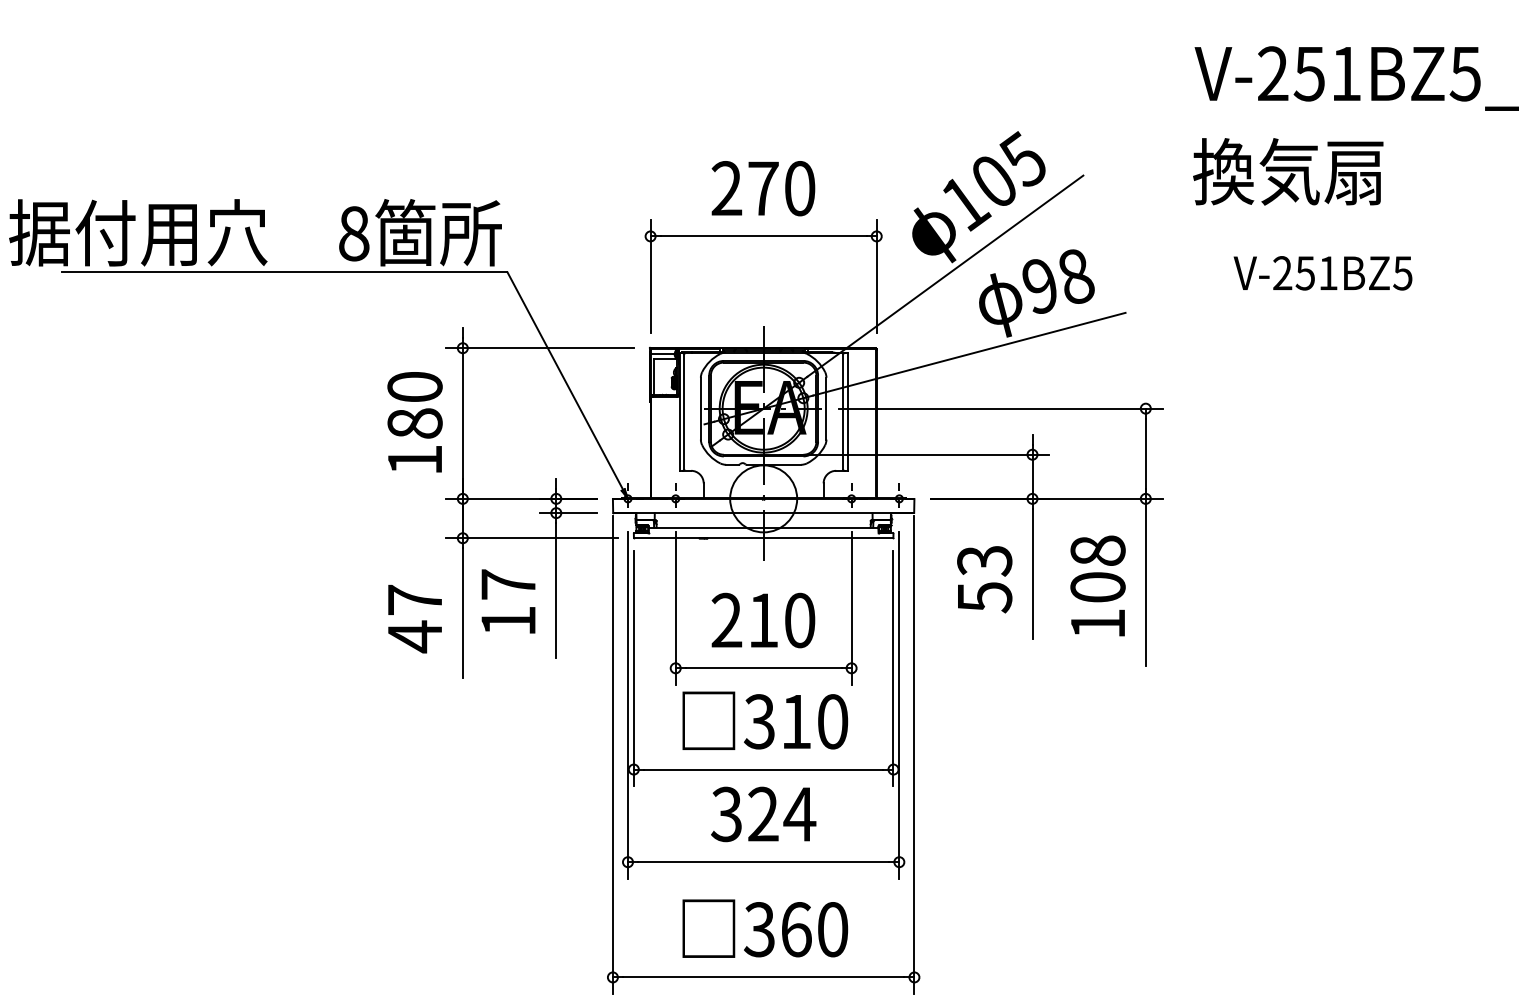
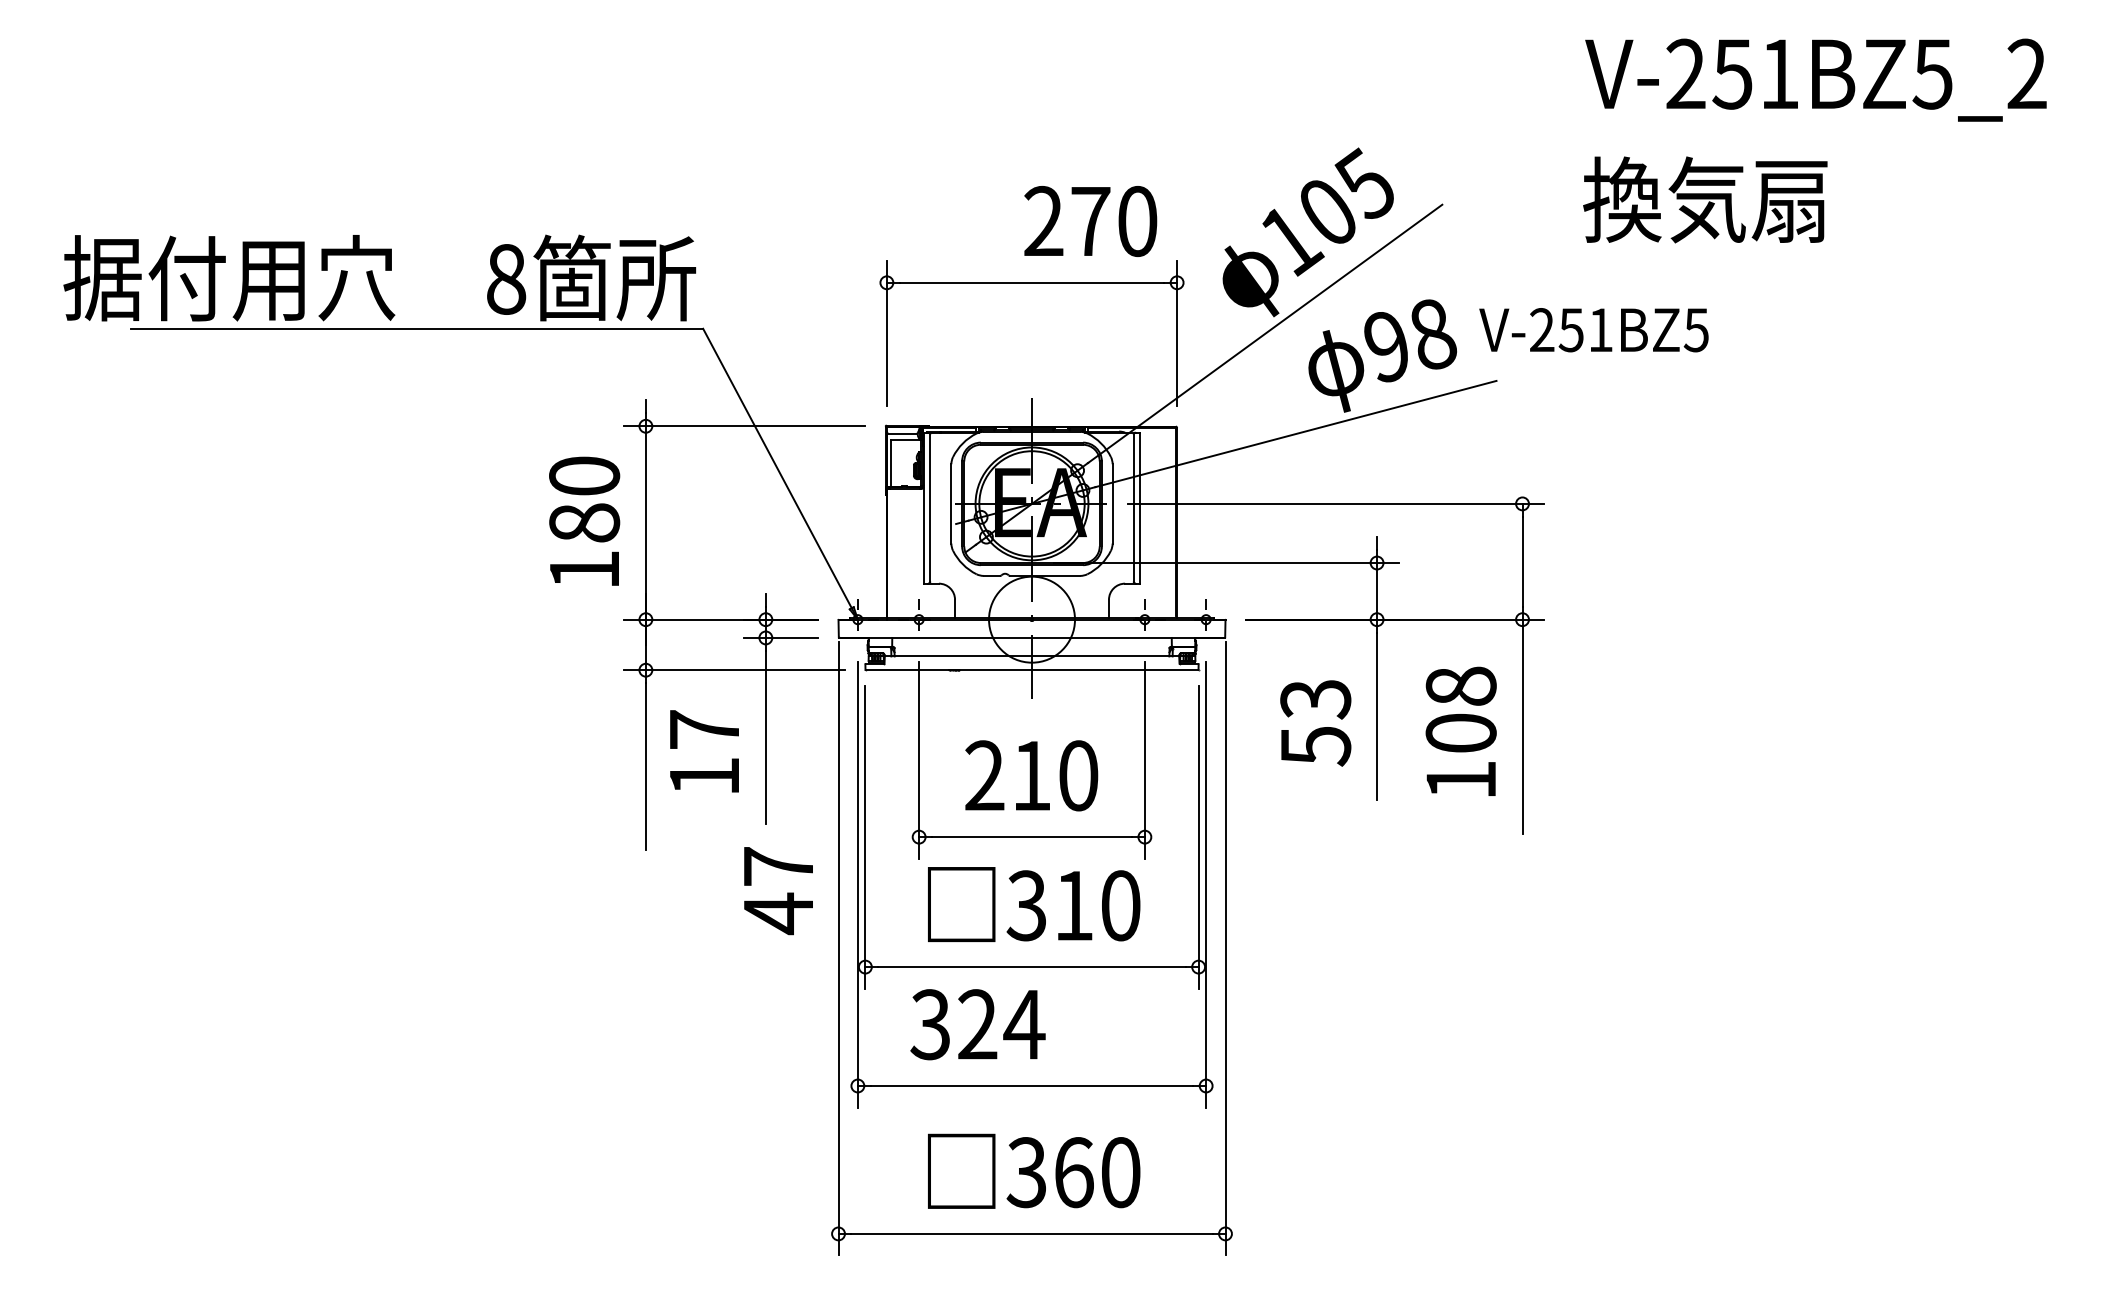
text: (763, 188) -> (1090, 221), moved
text: (1322, 273) -> (1593, 330), moved
text: (415, 619) -> (778, 891), moved
text: (763, 814) -> (977, 1024), moved

